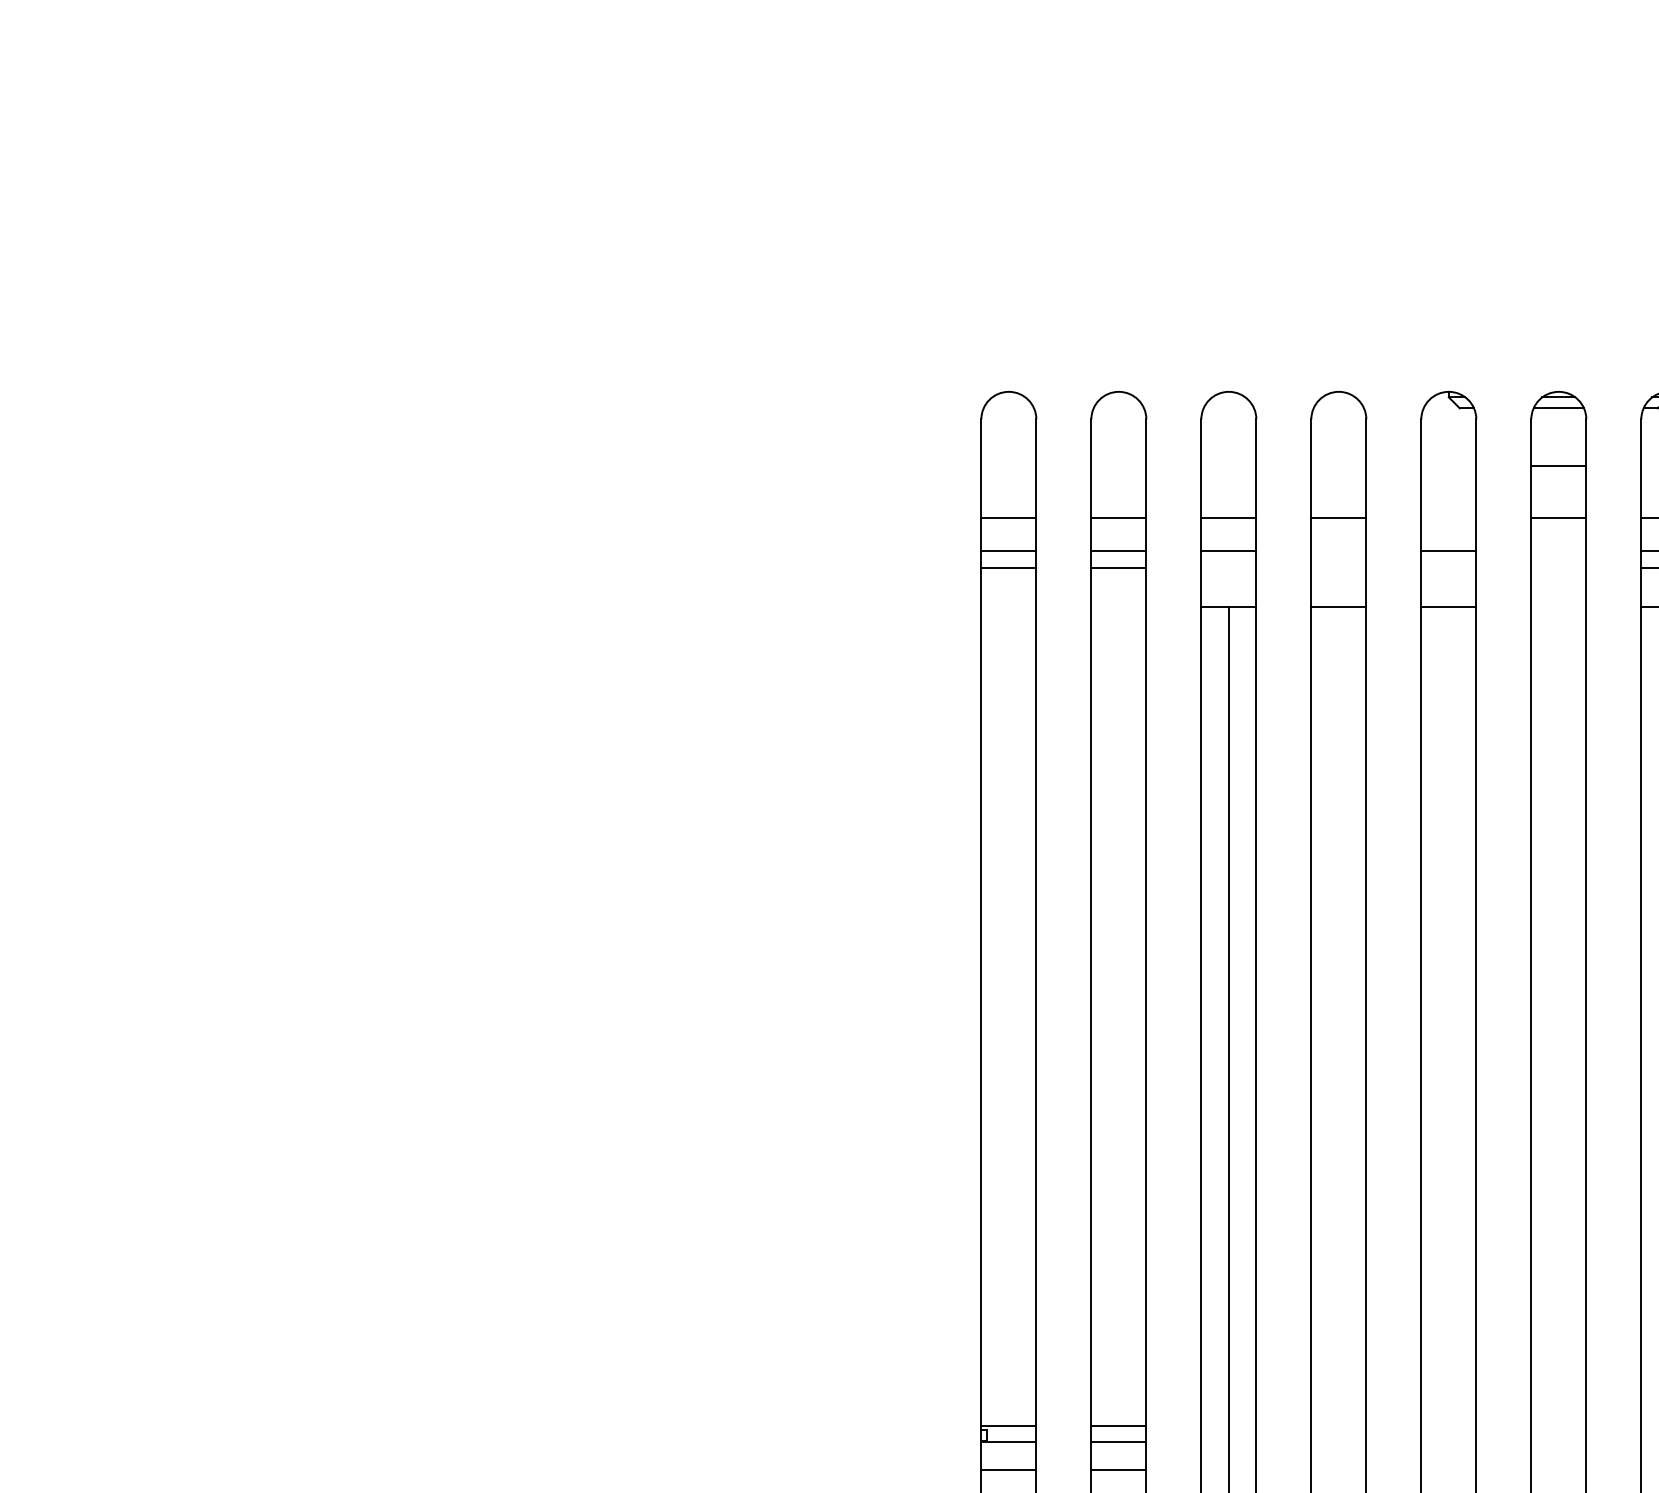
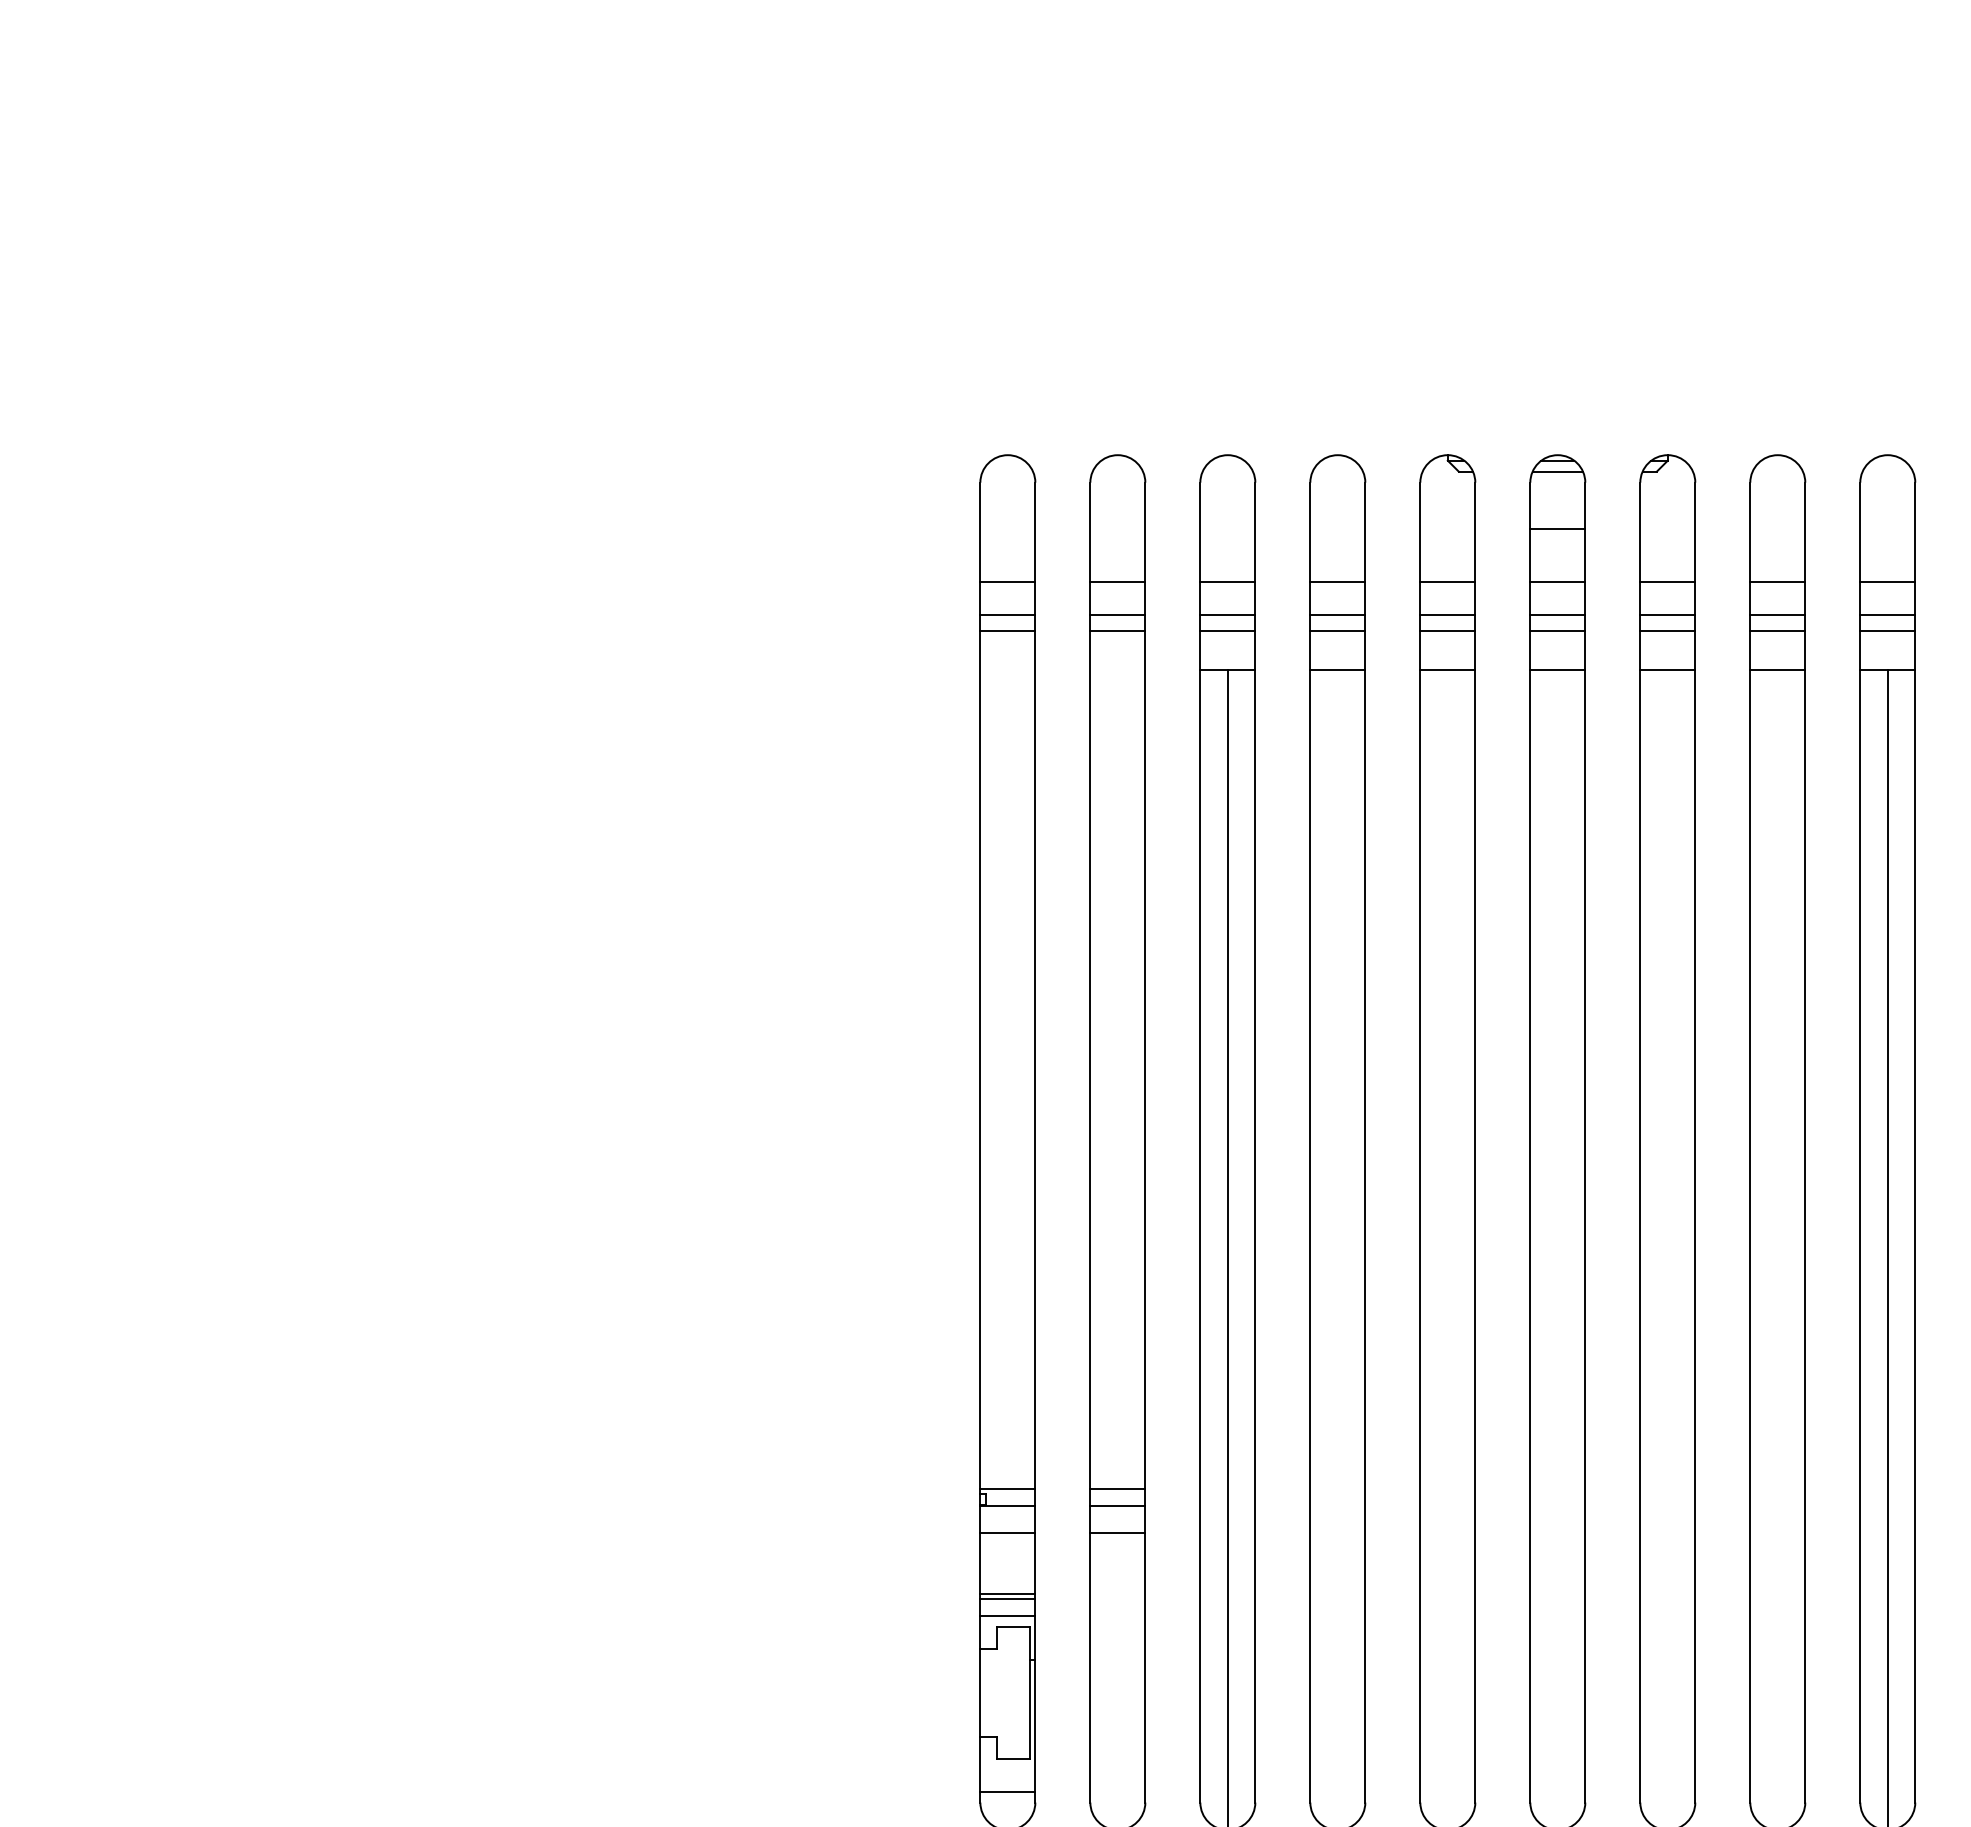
line: (1448, 518) -> (1447, 581), added
line: (1338, 551) -> (1337, 614), added
line: (1558, 551) -> (1557, 614), added
line: (1228, 568) -> (1227, 631), added
line: (1338, 568) -> (1337, 631), added
line: (1448, 568) -> (1447, 631), added
line: (1558, 568) -> (1557, 631), added
line: (1558, 607) -> (1557, 670), added

